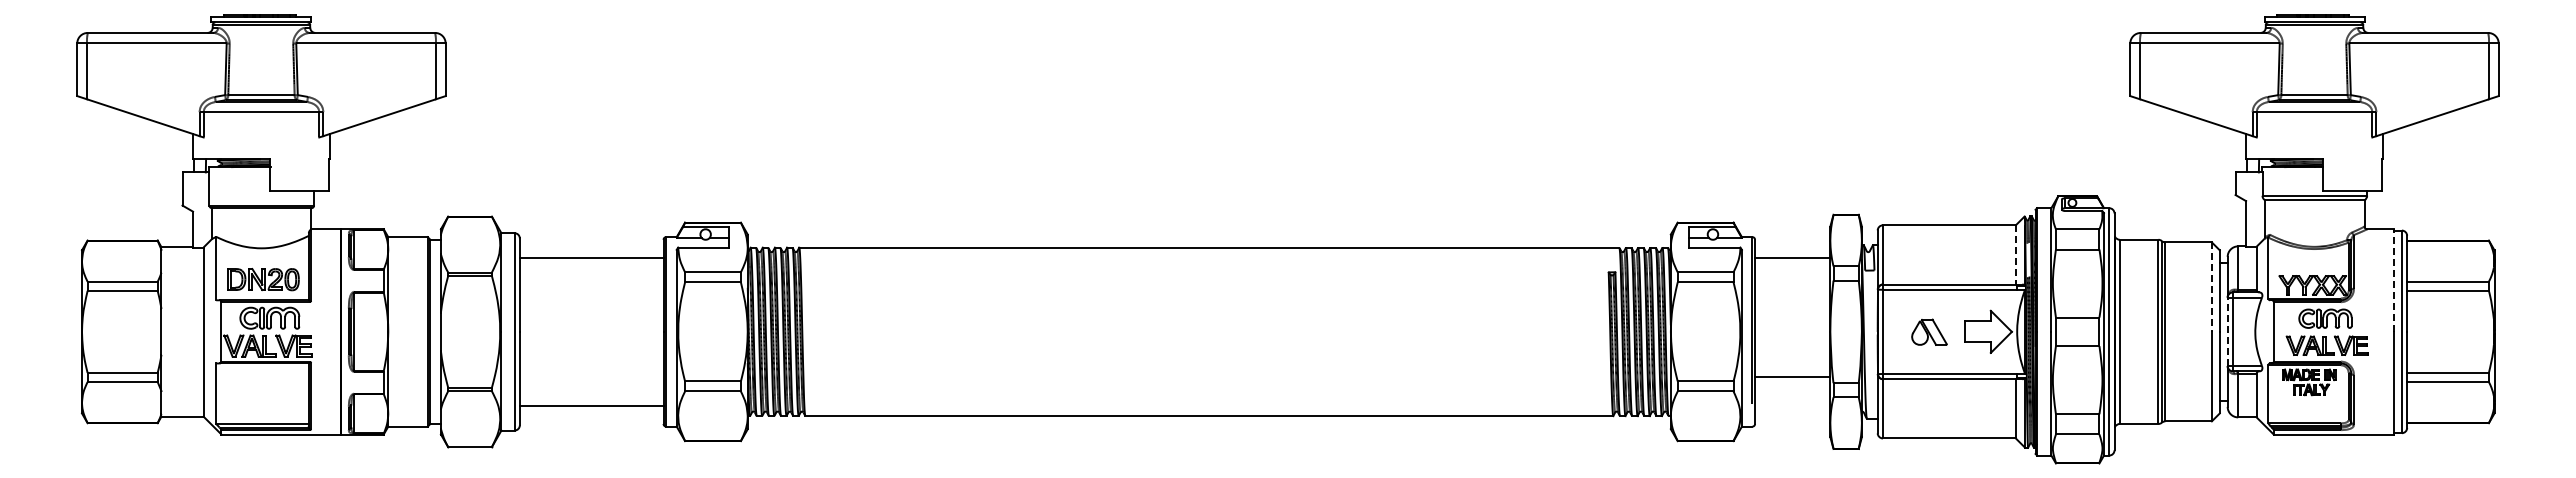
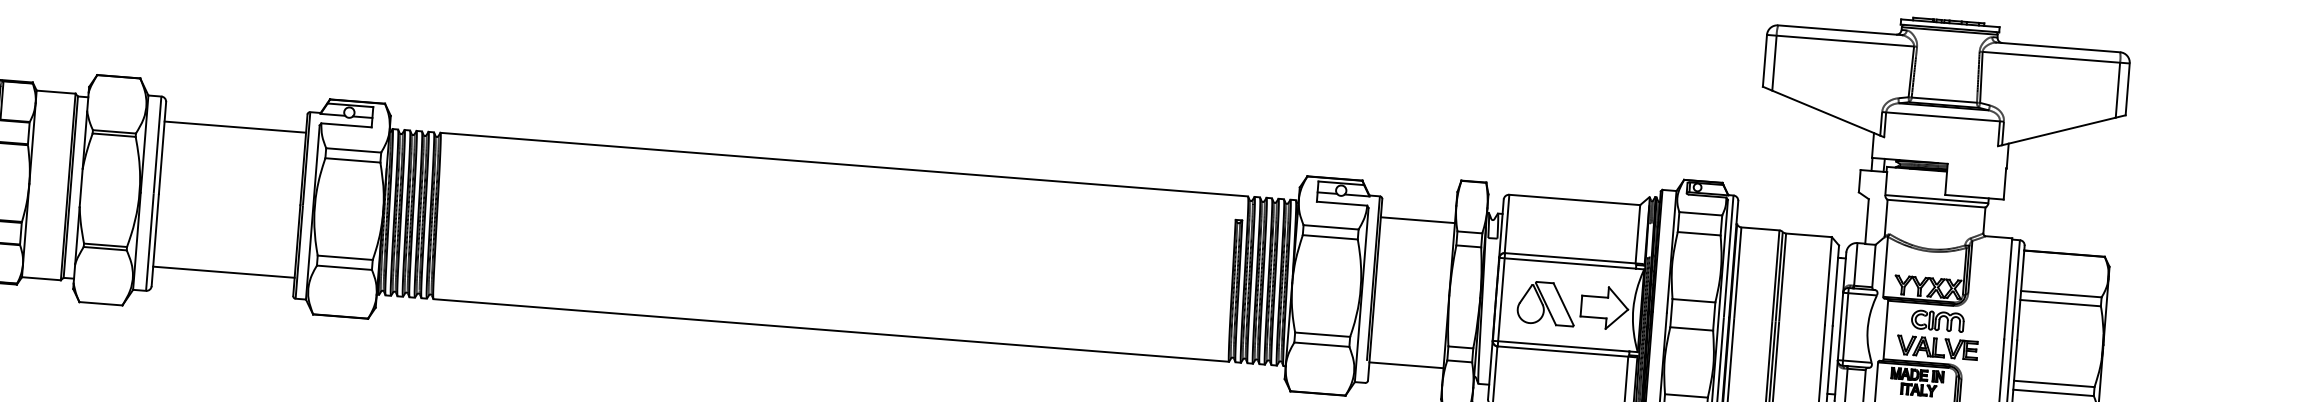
line: (2015, 254) -> (1637, 233), dashed -> solid
line: (2393, 280) -> (2007, 288), dashed -> solid
line: (2211, 287) -> (1828, 281), dashed -> solid
line: (2227, 331) -> (1840, 326), dashed -> solid
part: (1929, 332) -> (1546, 303), size x1.67
line: (1792, 376) -> (1406, 365), moved

